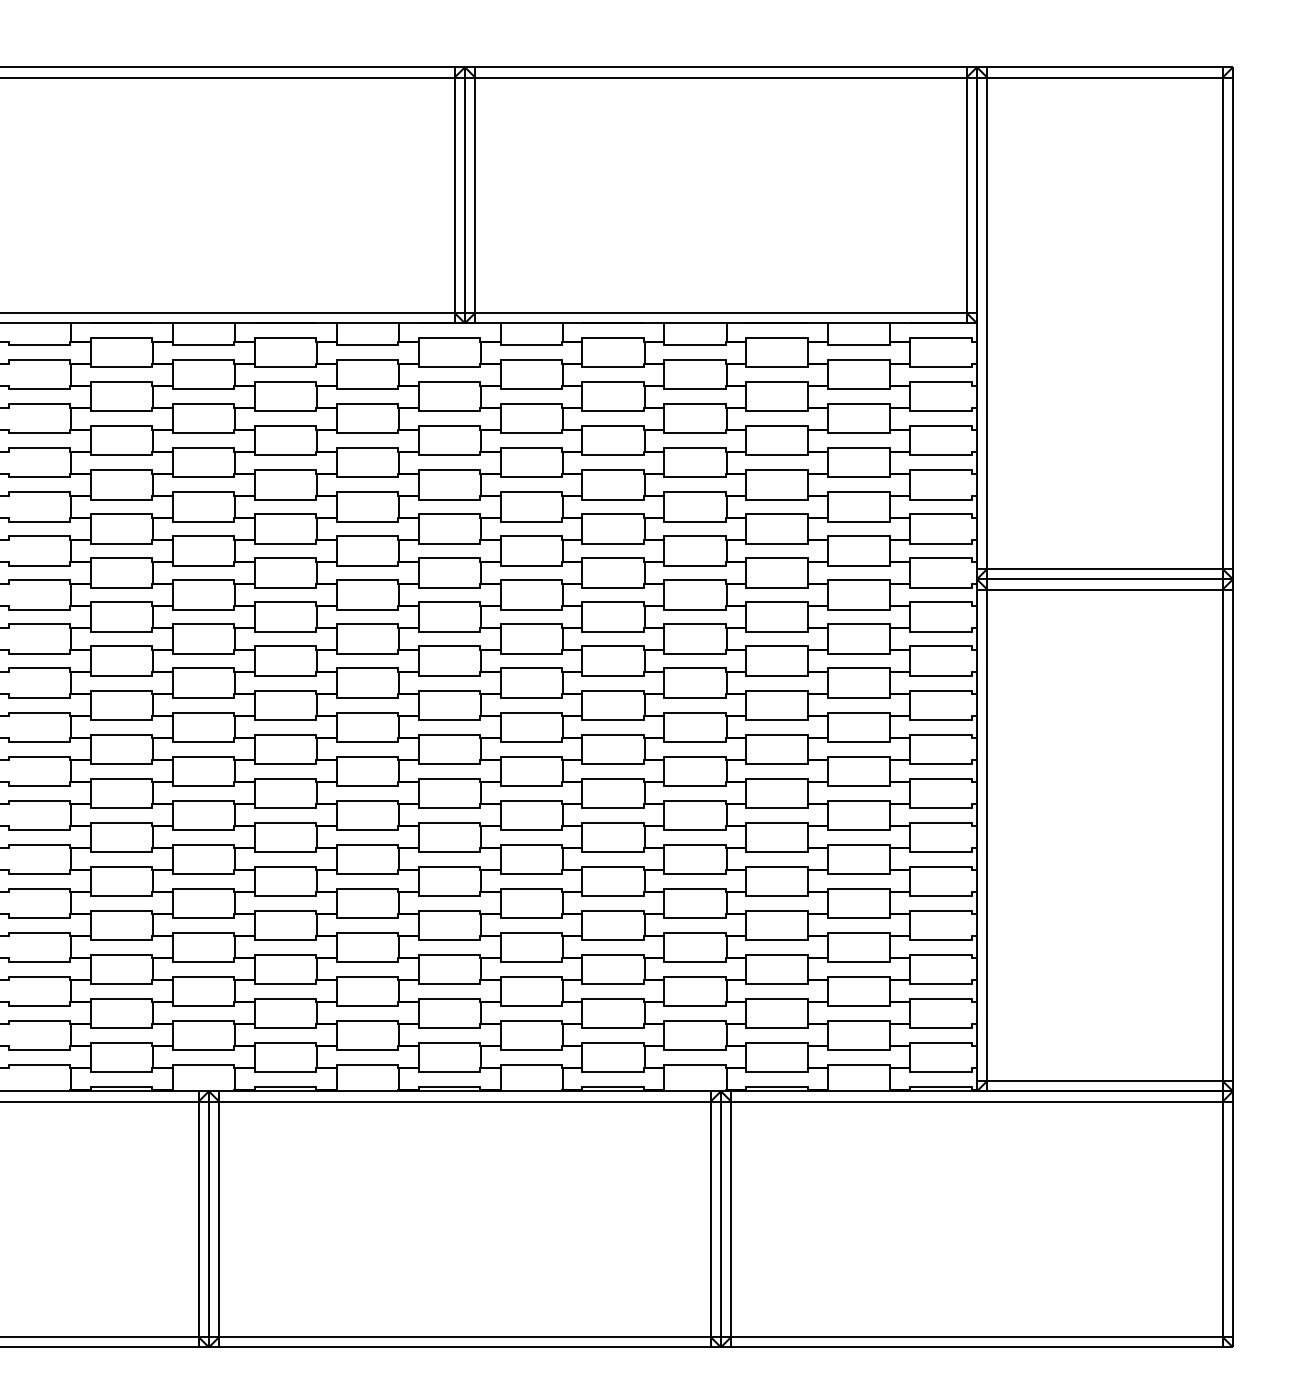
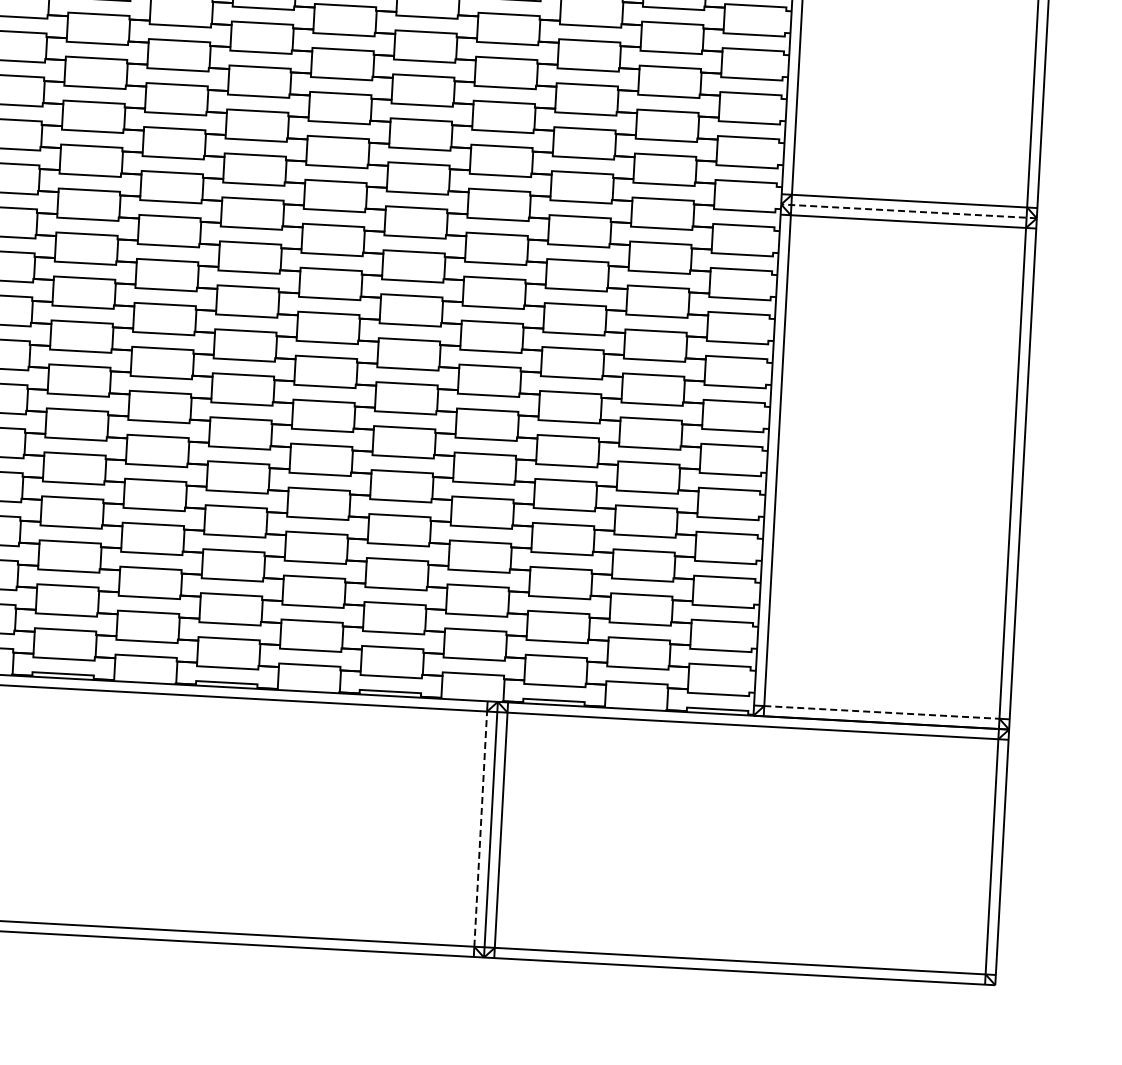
line: (1105, 579) -> (909, 211), solid -> dashed
line: (1105, 1081) -> (882, 712), solid -> dashed
line: (710, 1219) -> (480, 829), solid -> dashed

